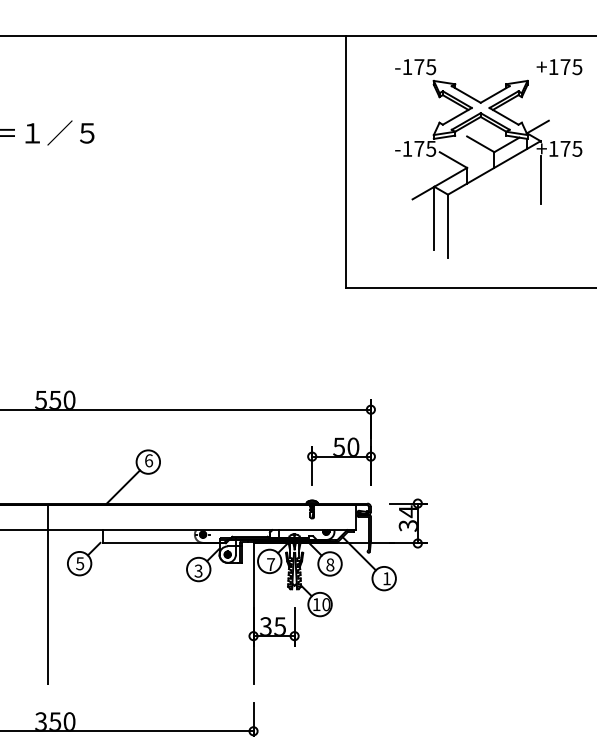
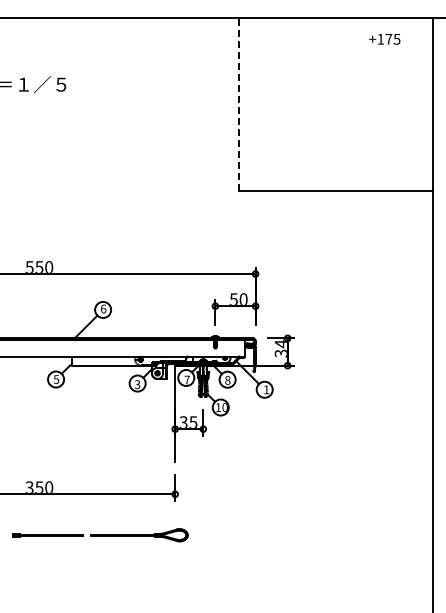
part: (488, 159) -> (336, 102), removed
line: (345, 162) -> (238, 104), solid -> dashed
line: (48, 594) -> (34, 400), removed

